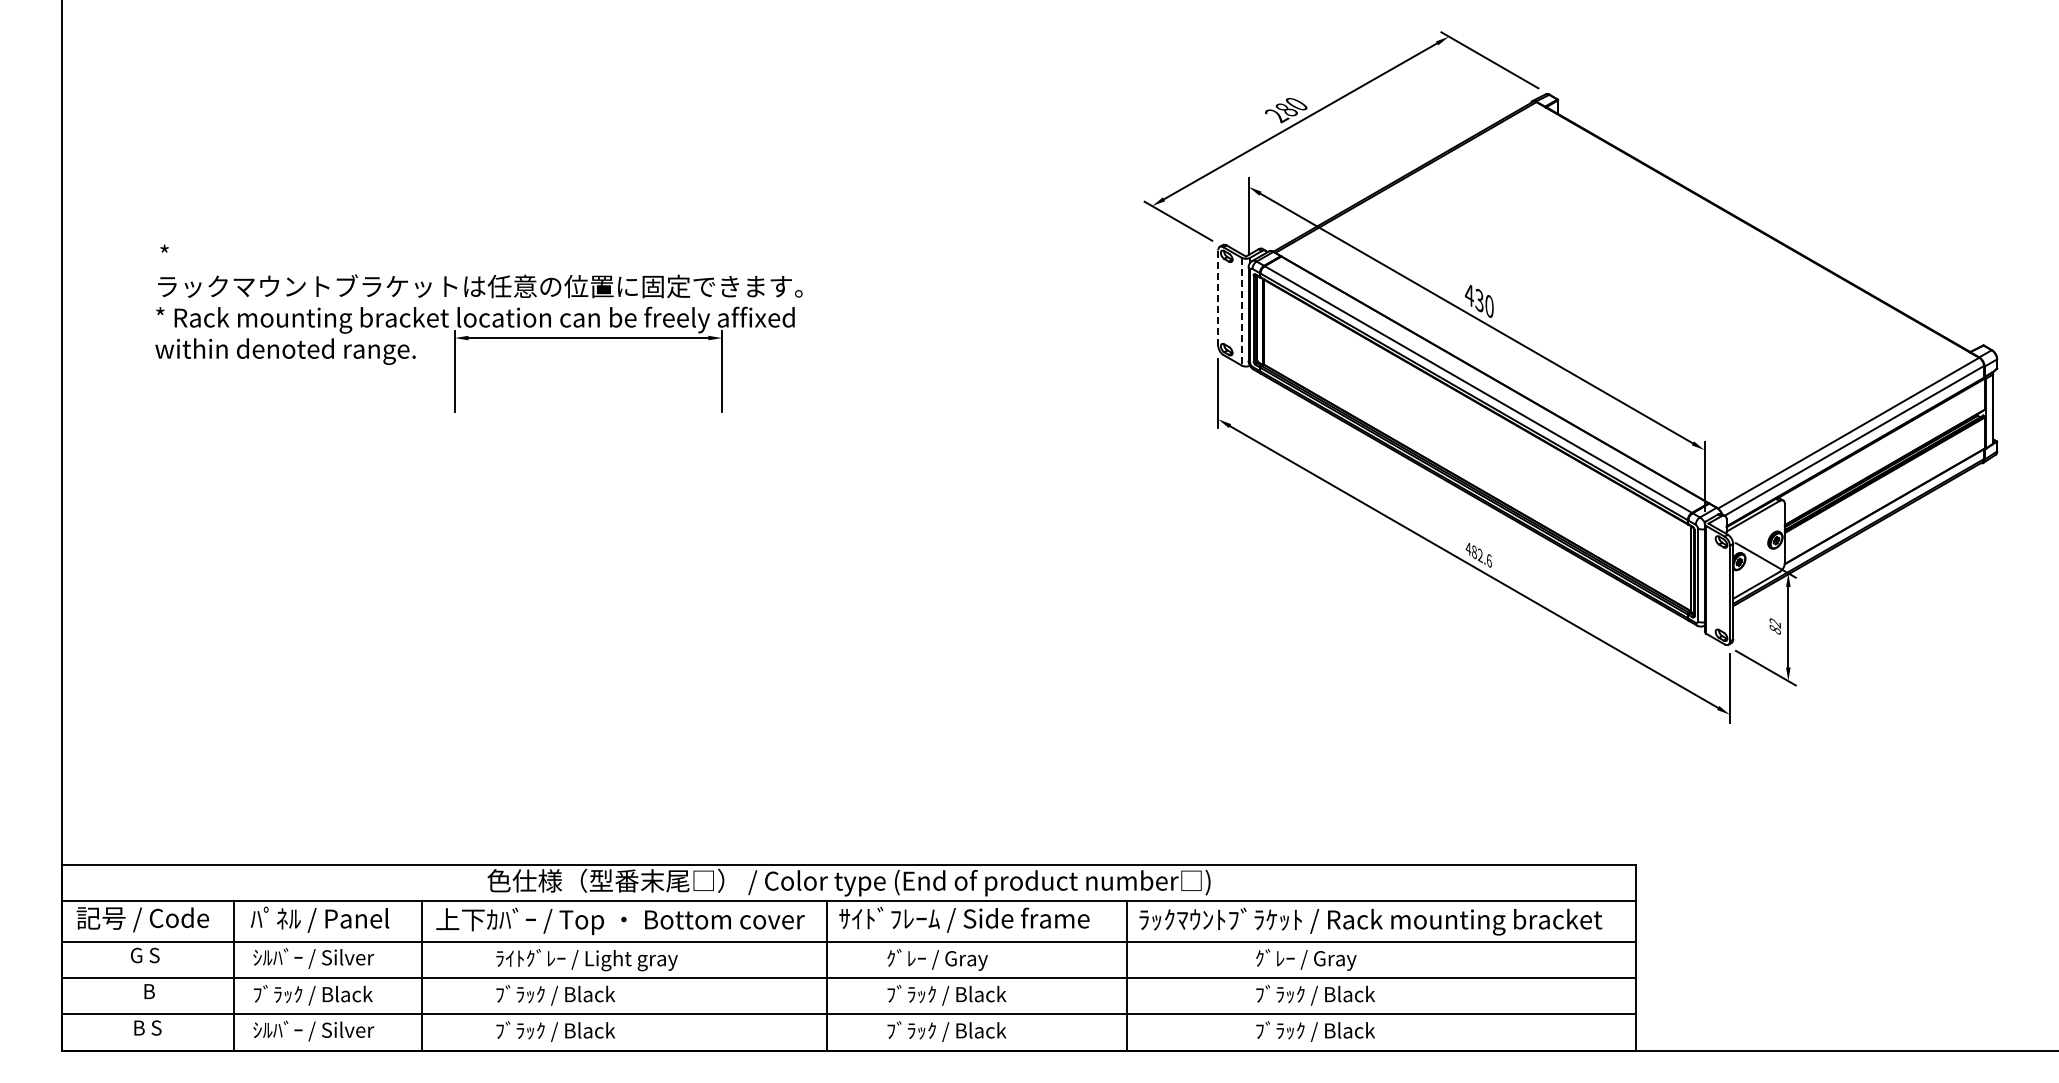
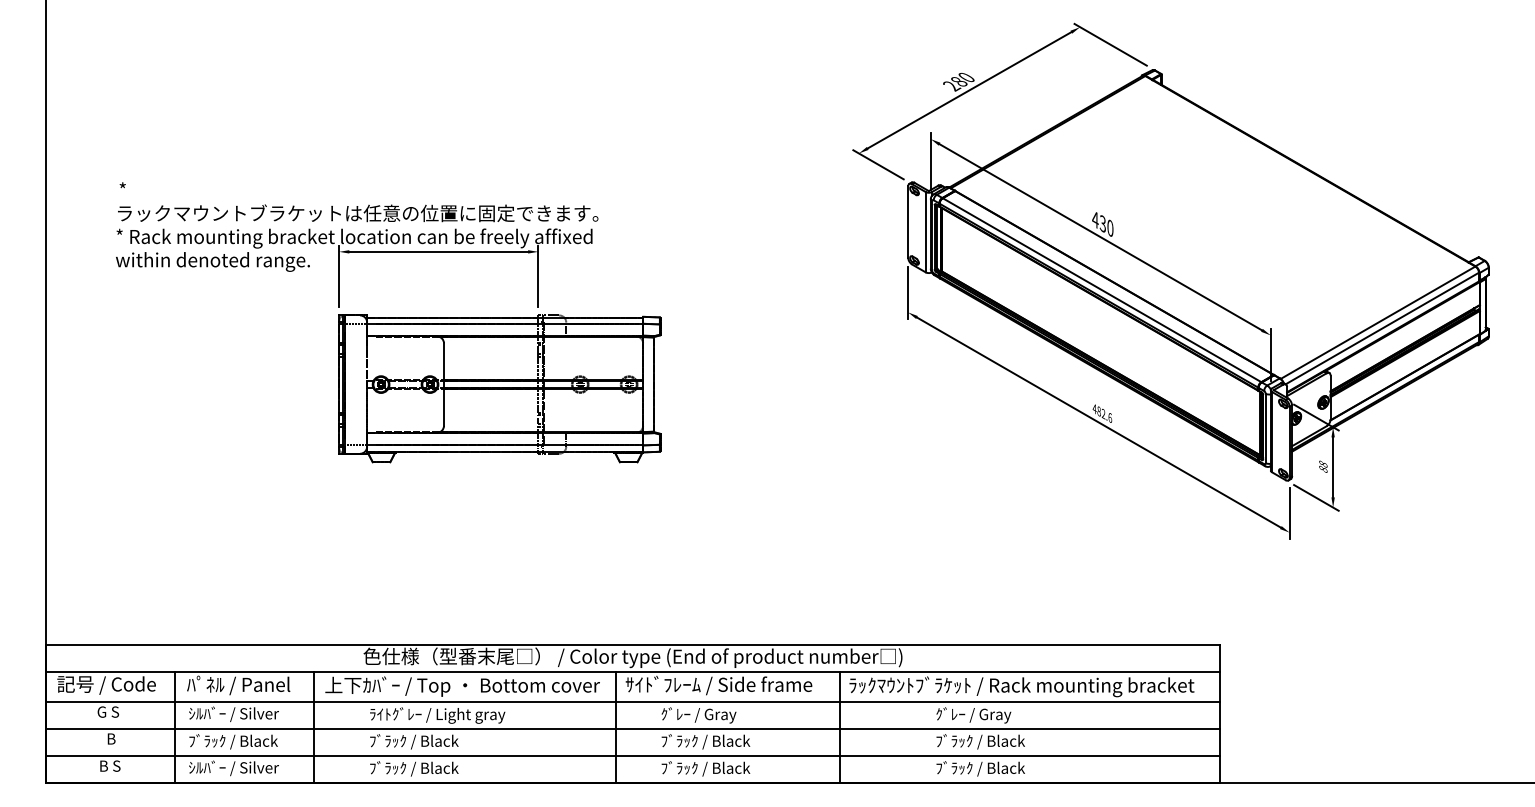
line: (1218, 298) -> (908, 222), dashed -> solid
line: (1241, 311) -> (925, 232), dashed -> solid
part: (670, 521) -> (499, 388), added
text: (1774, 623) -> (1322, 464), 82 -> 88

